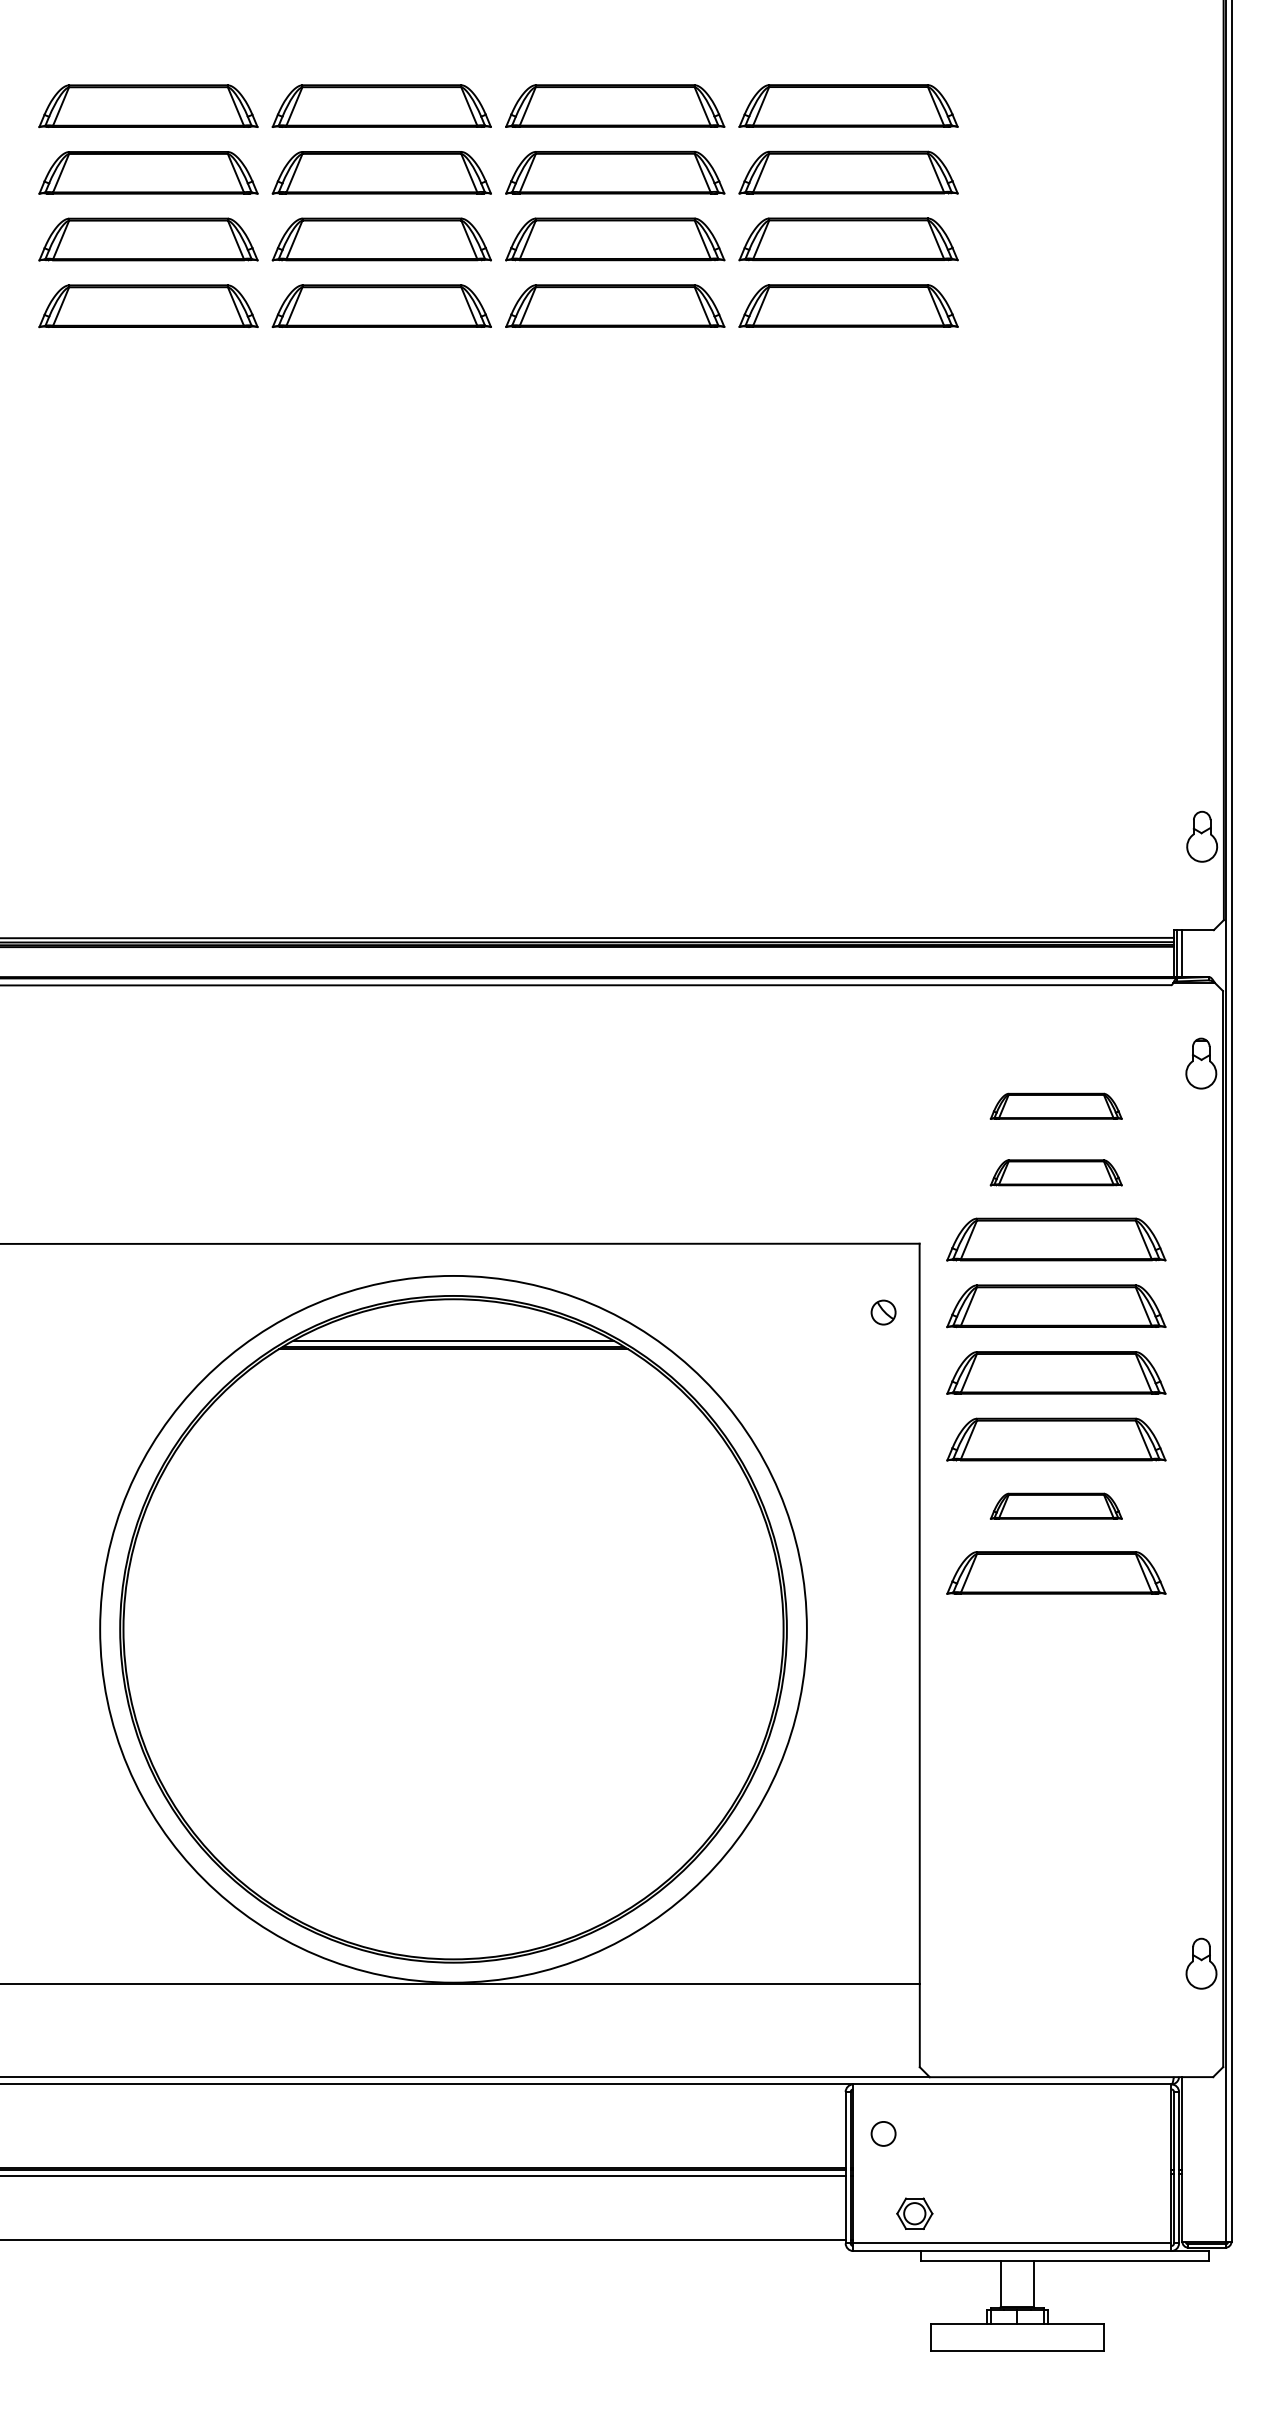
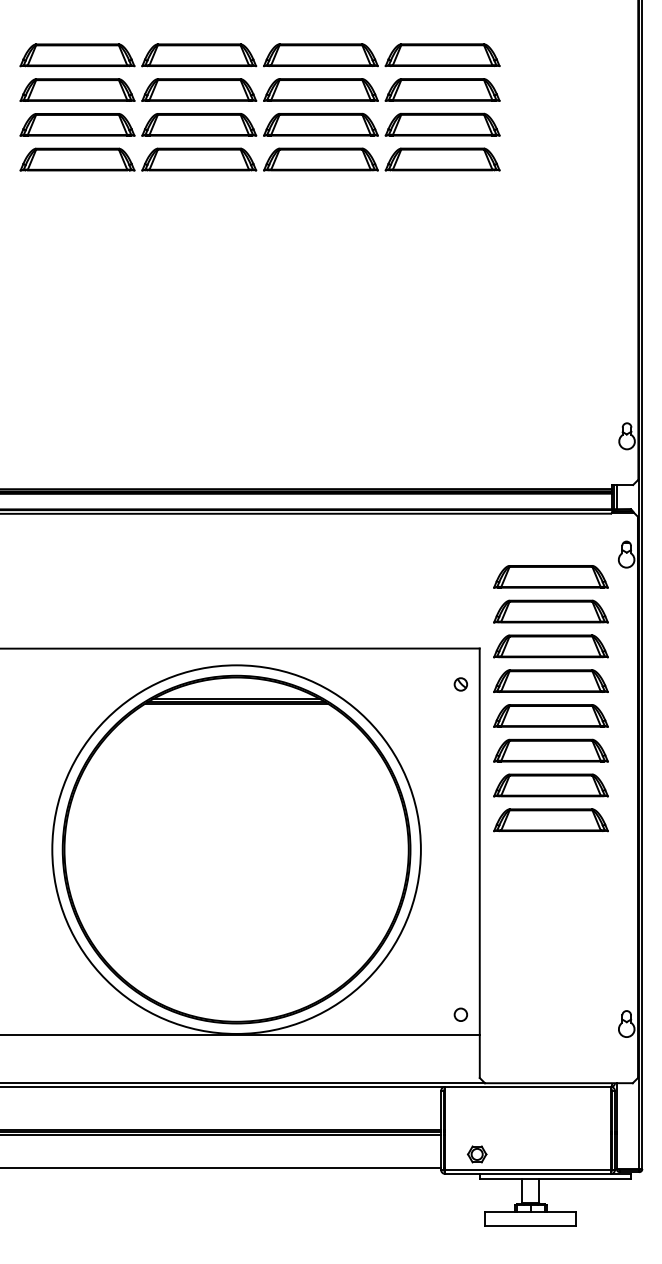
part: (1055, 1105) -> (550, 576), size x1.67
part: (1055, 1172) -> (550, 611), size x1.67
part: (1055, 1506) -> (550, 785), size x1.67
circle: (882, 2133) -> (460, 1014), moved

